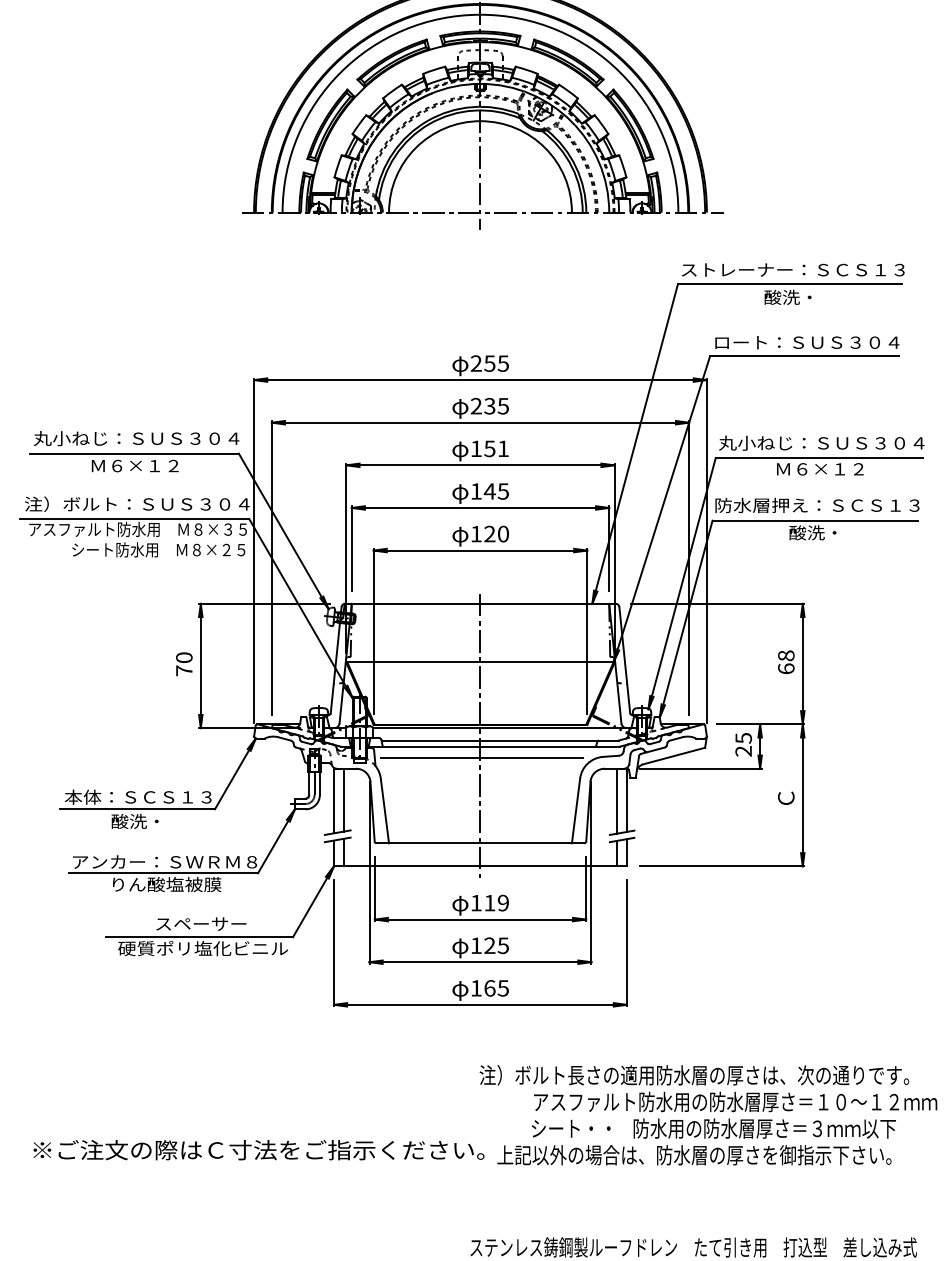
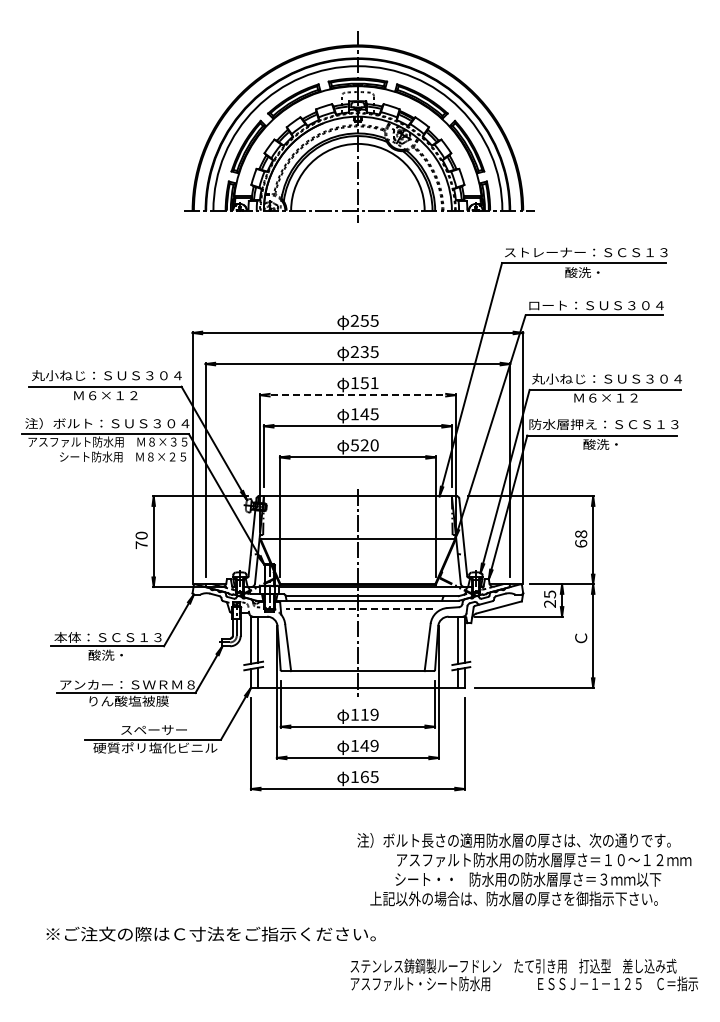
line: (479, 465) -> (357, 395), solid -> dashed
text: (475, 534) -> (354, 445), 120 -> 520
line: (482, 758) -> (359, 609), solid -> dashed
text: (496, 945) -> (369, 745), 125 -> 149
text: (258, 1149) -> (210, 933), moved

